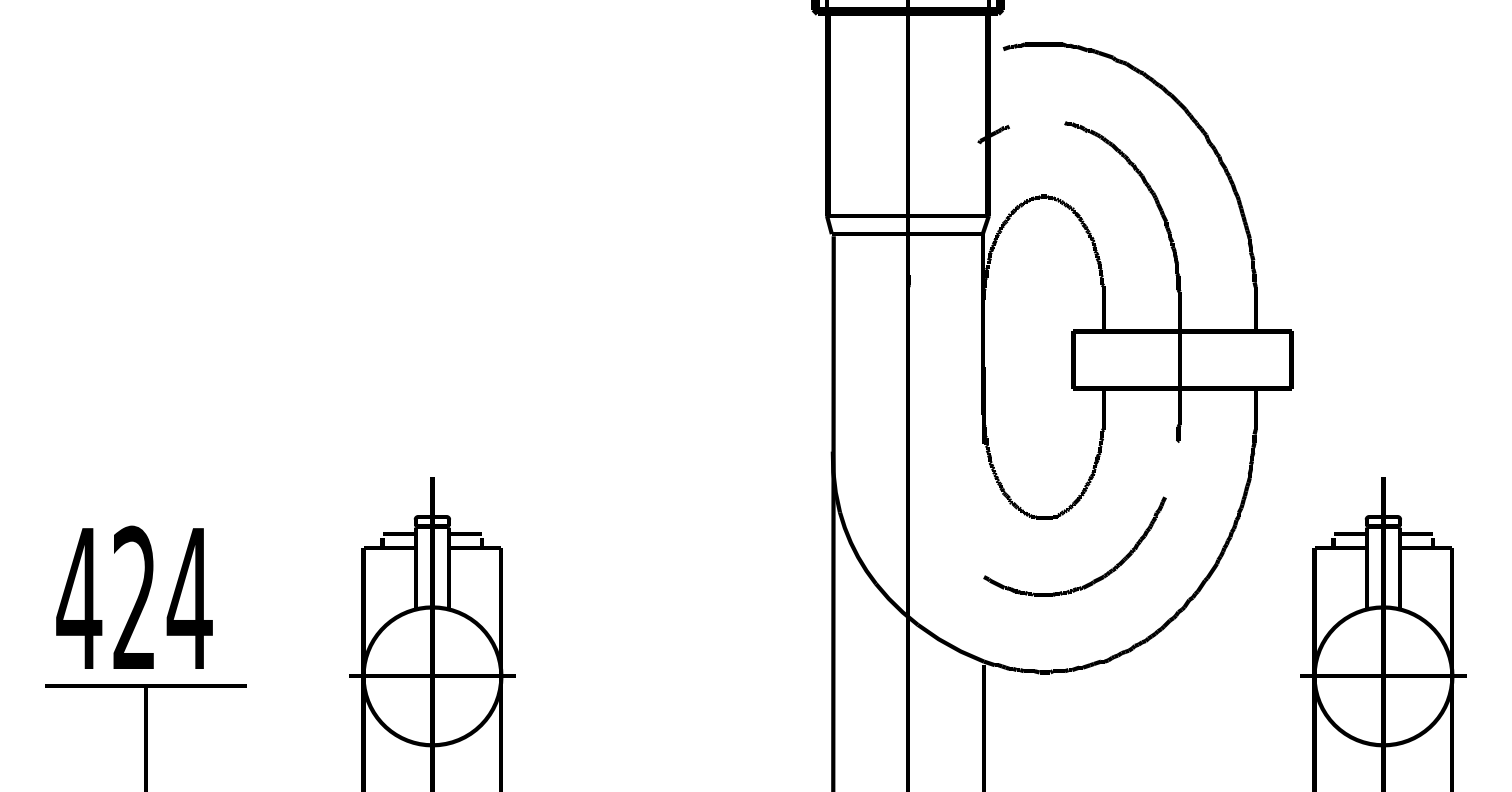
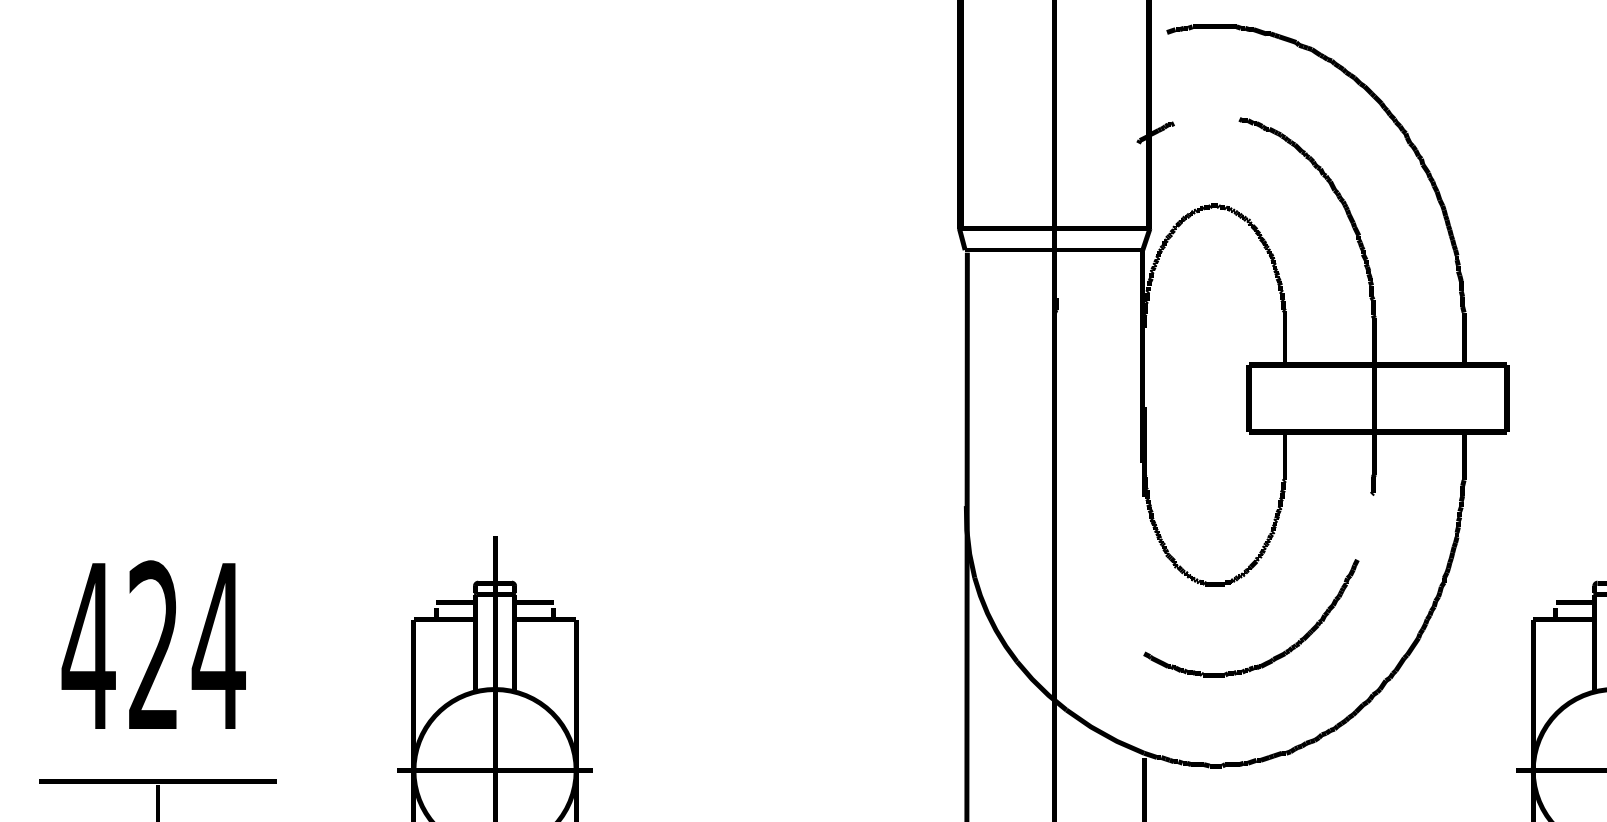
text: (134, 596) -> (153, 643), moved

